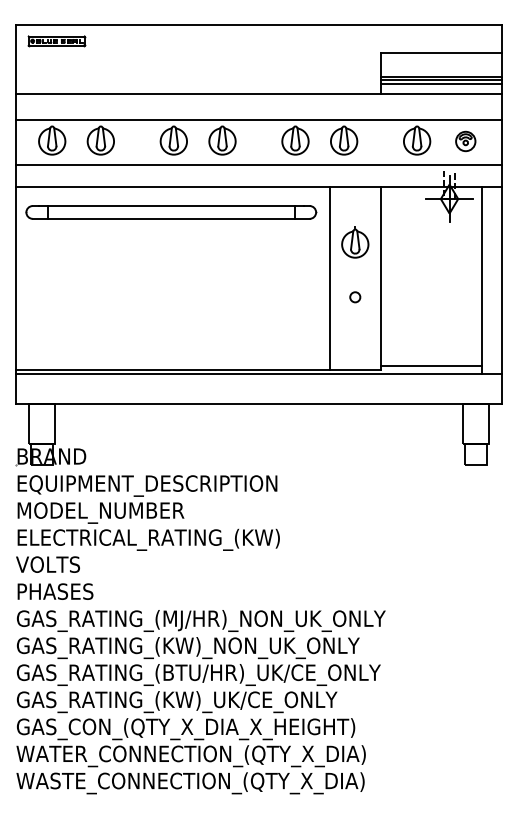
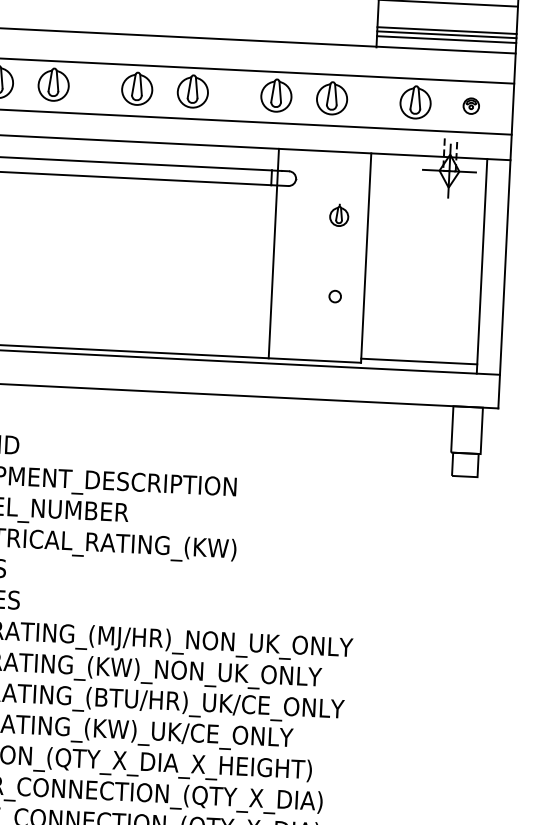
part: (465, 141) -> (470, 106), size x0.7
part: (355, 242) -> (339, 215), size x0.6
line: (329, 278) -> (273, 253), moved
circle: (355, 297) -> (335, 296), moved

